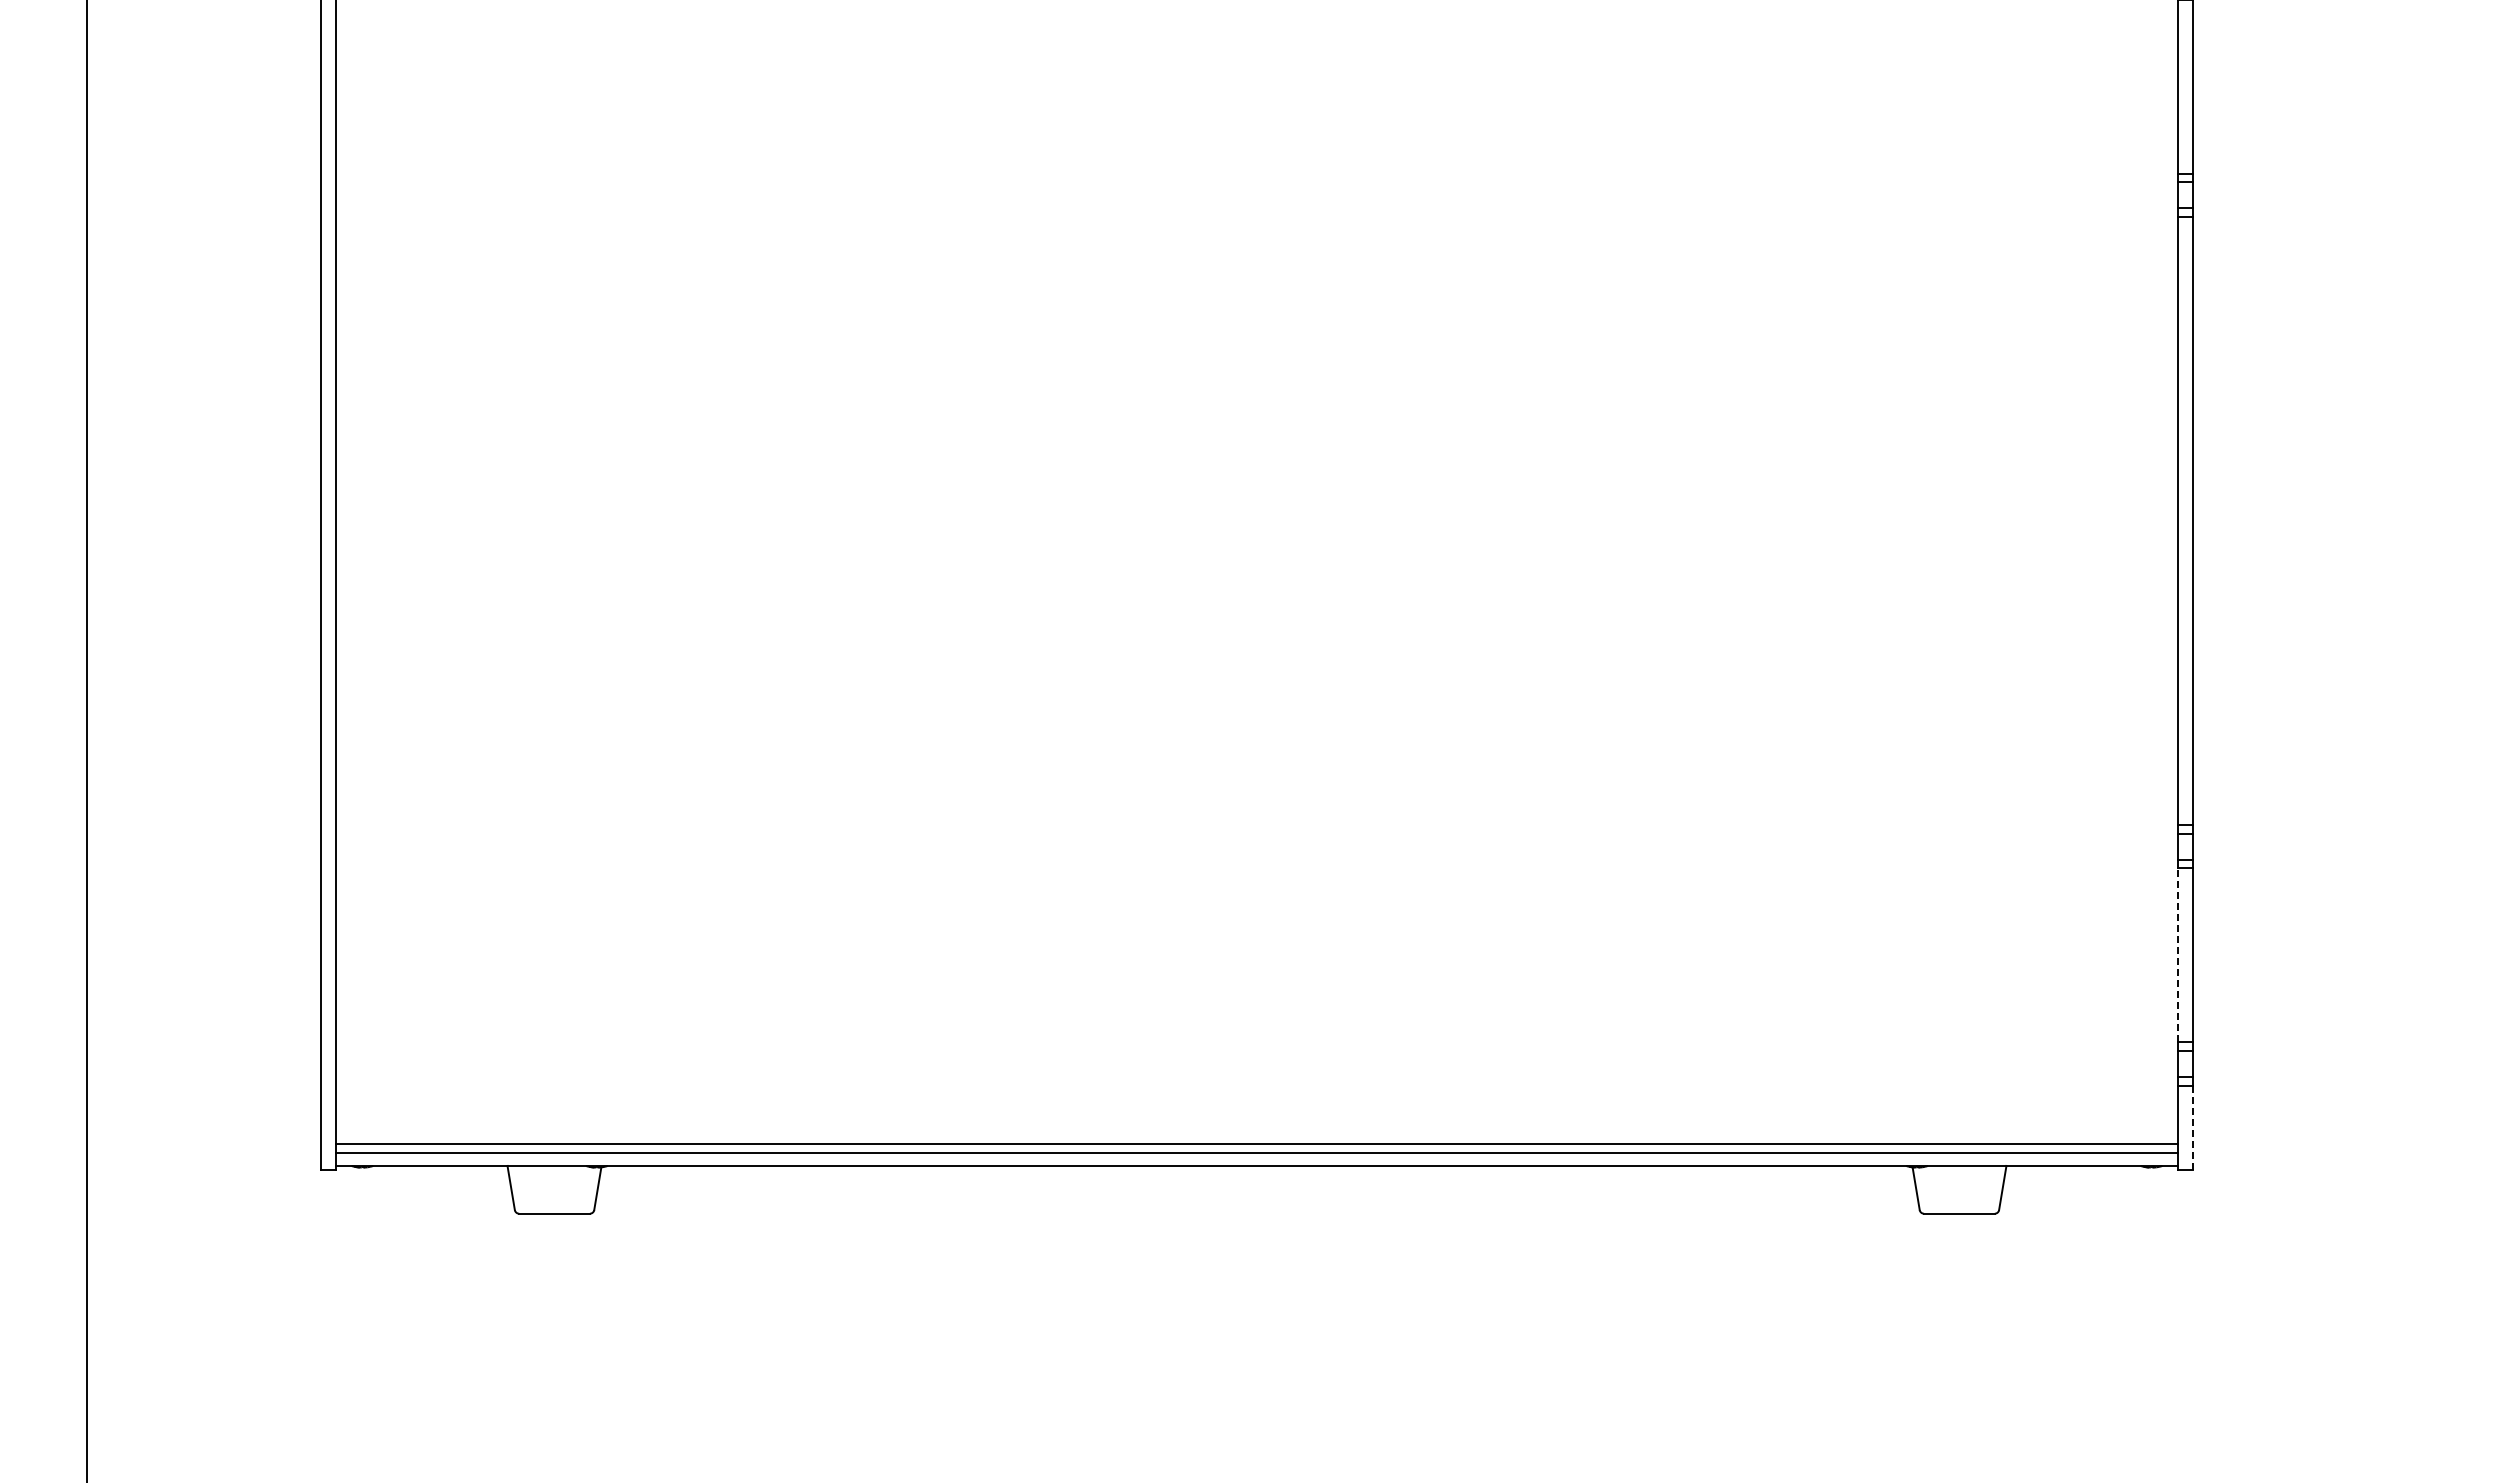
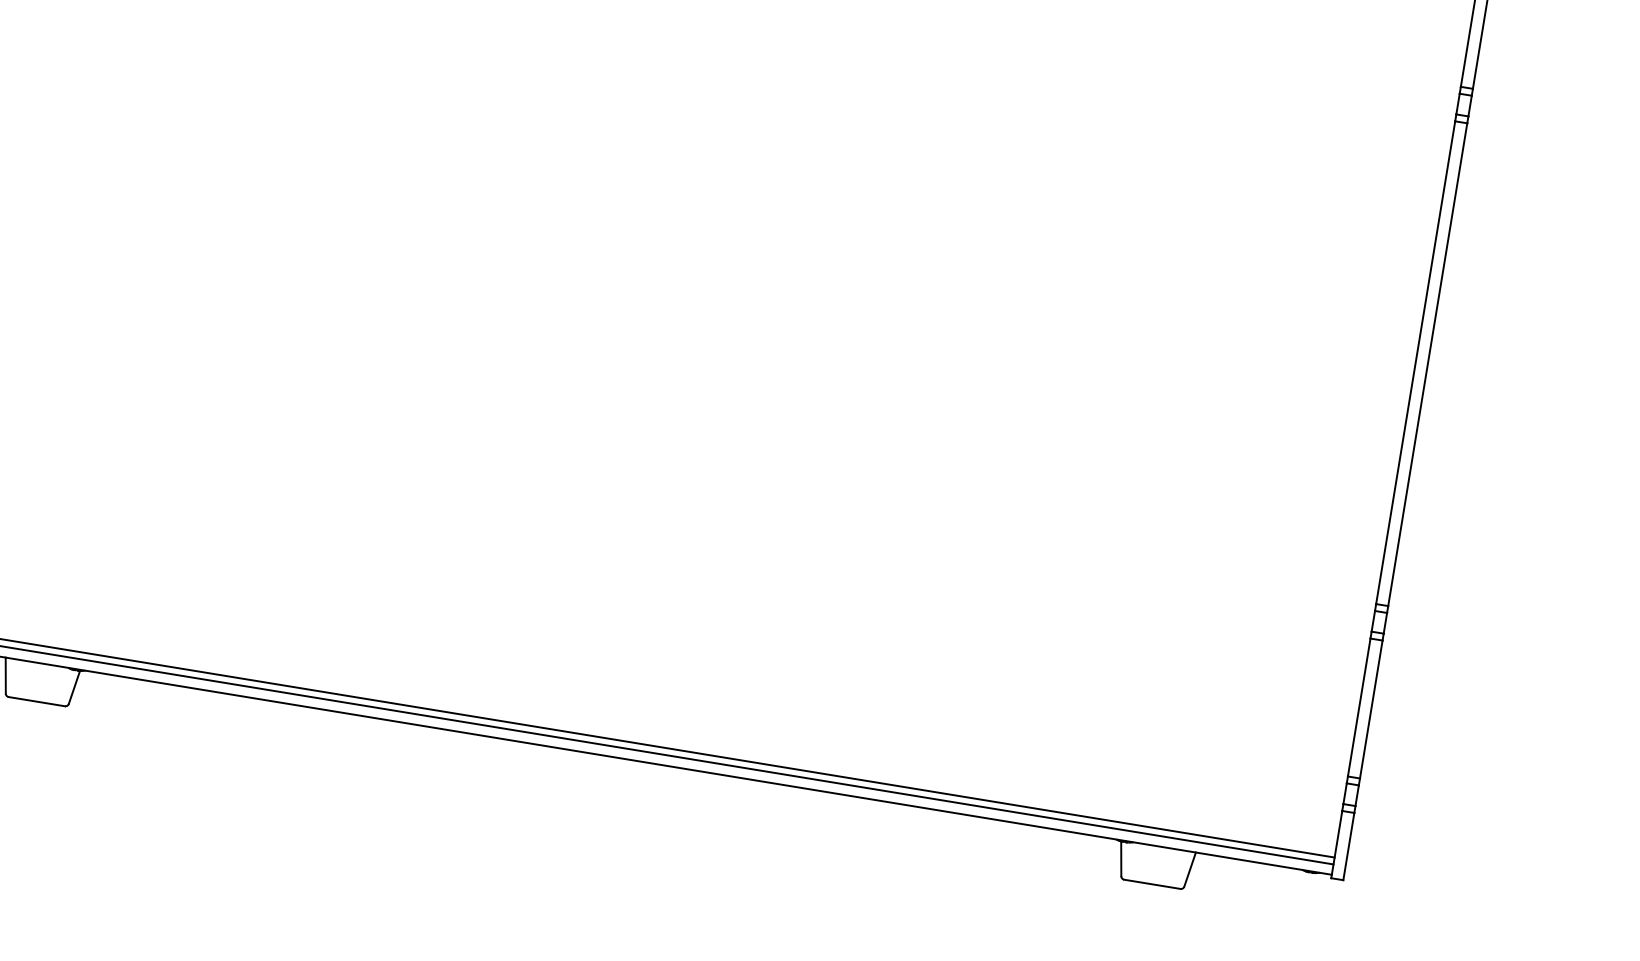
line: (2177, 955) -> (1359, 707), dashed -> solid
line: (2192, 1128) -> (1348, 846), dashed -> solid

